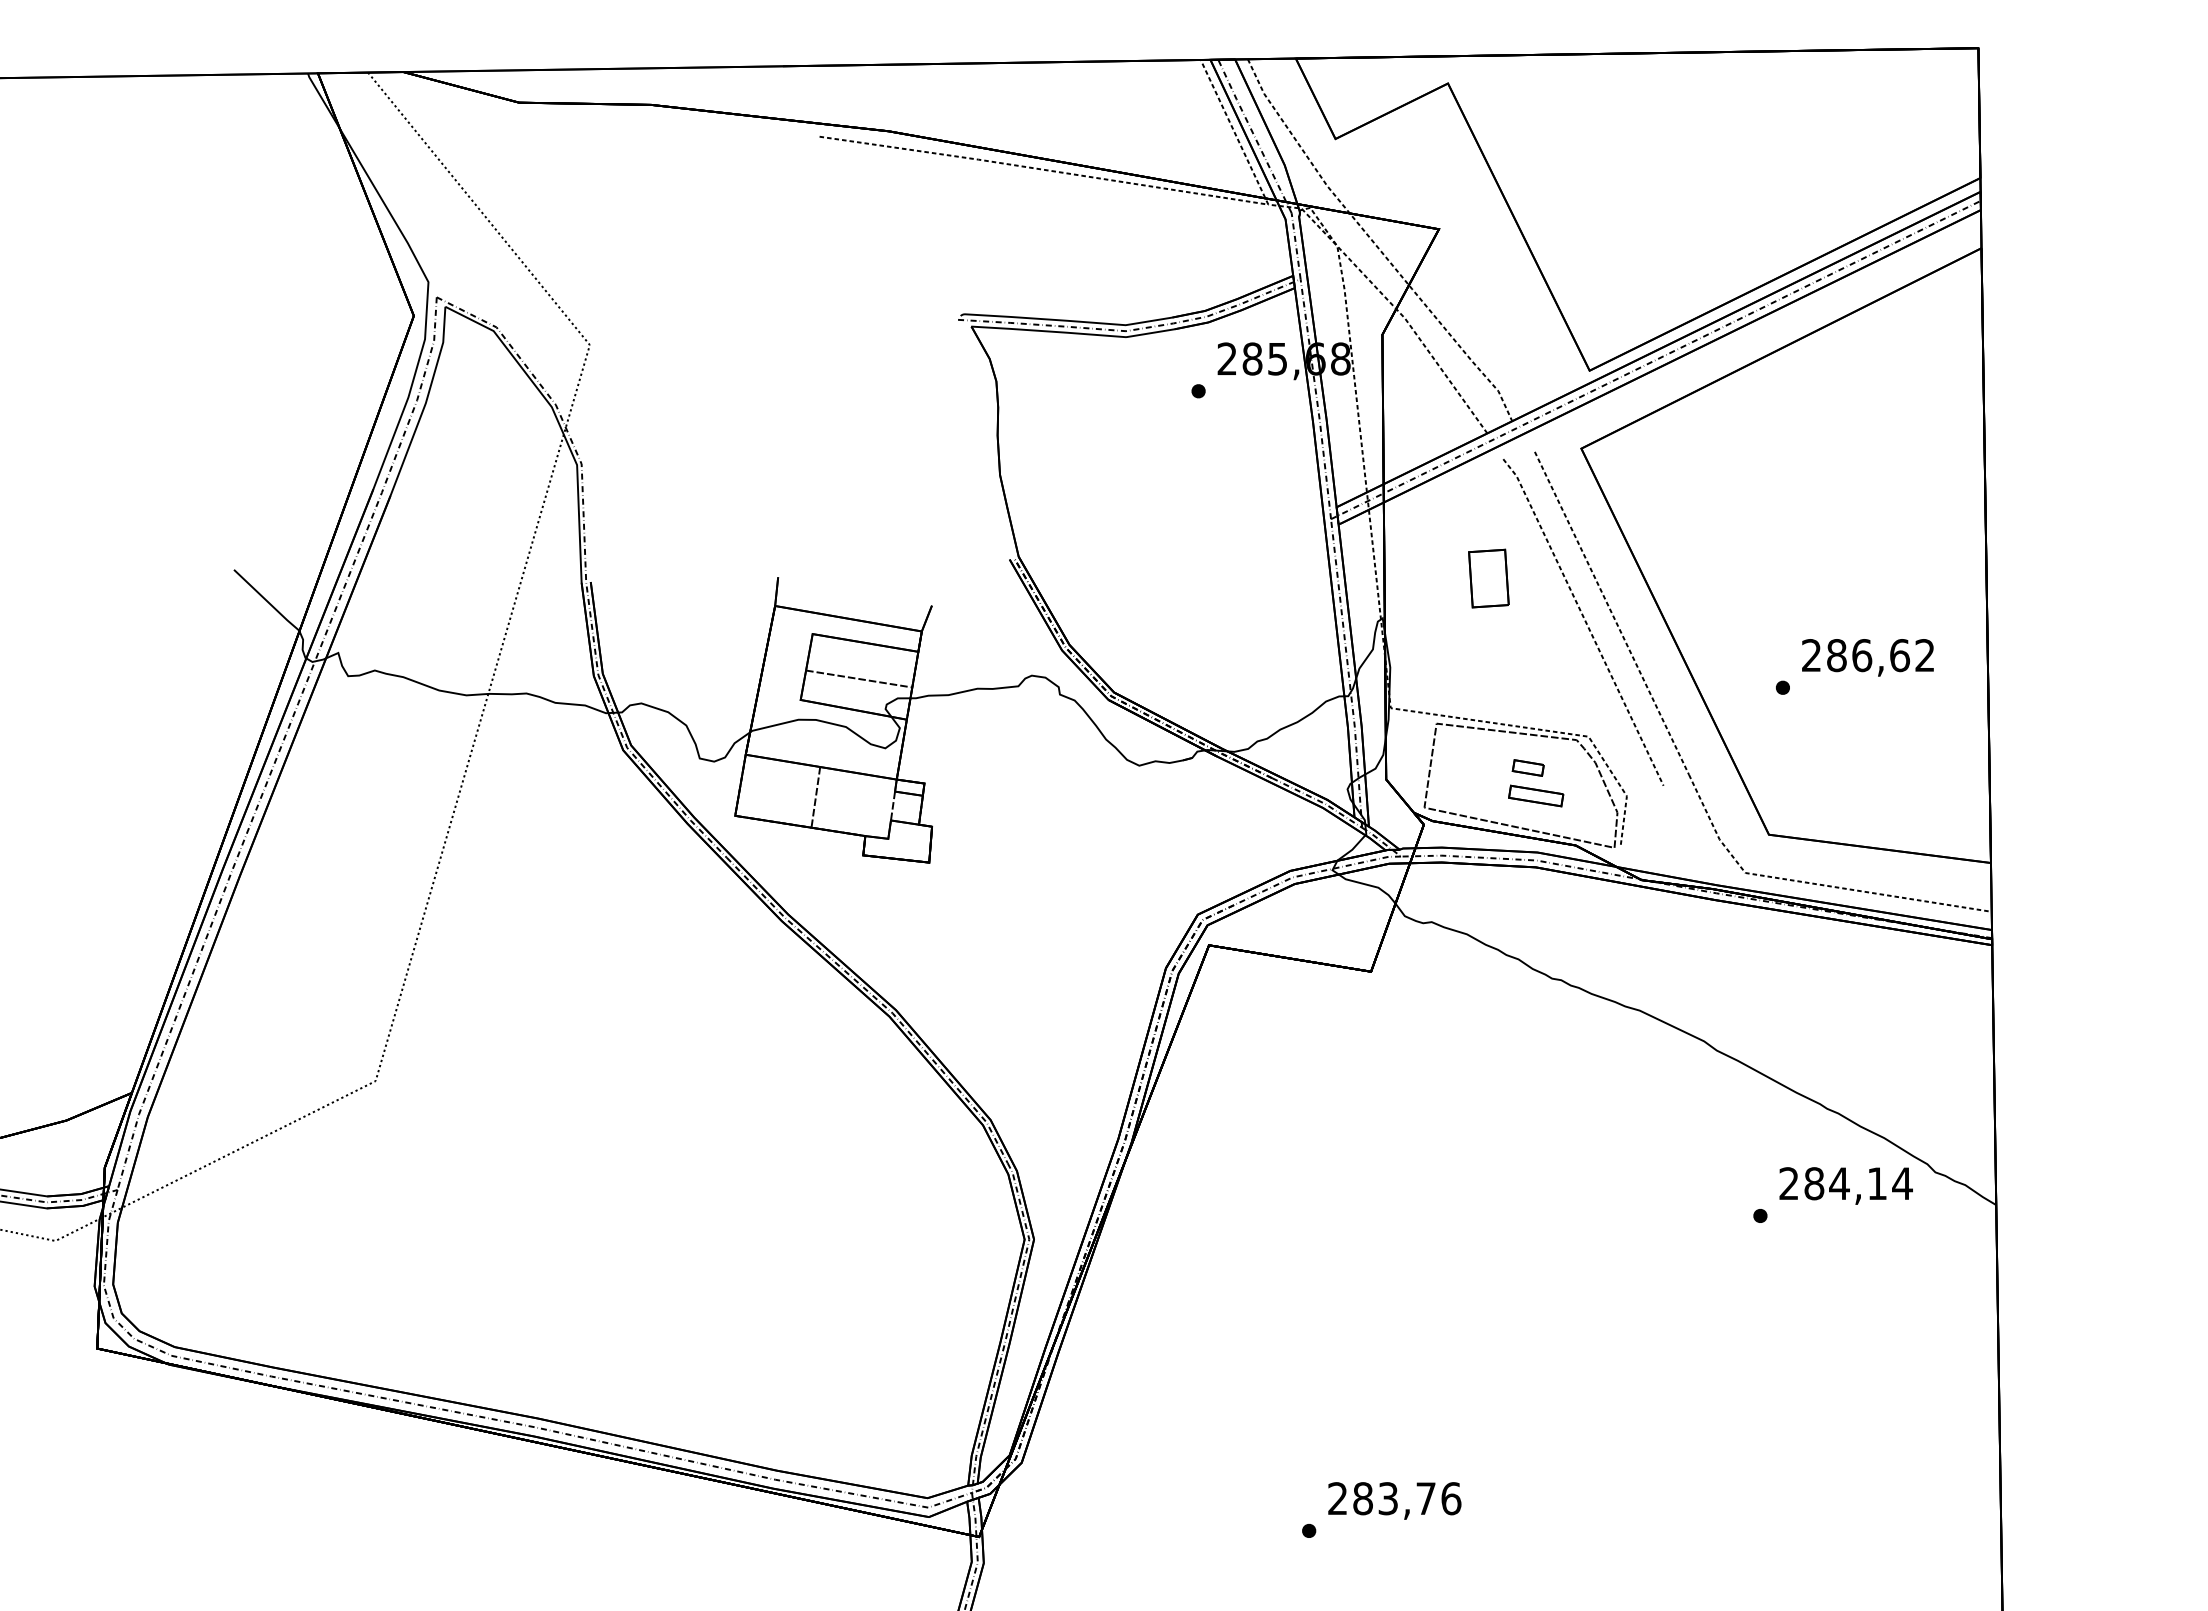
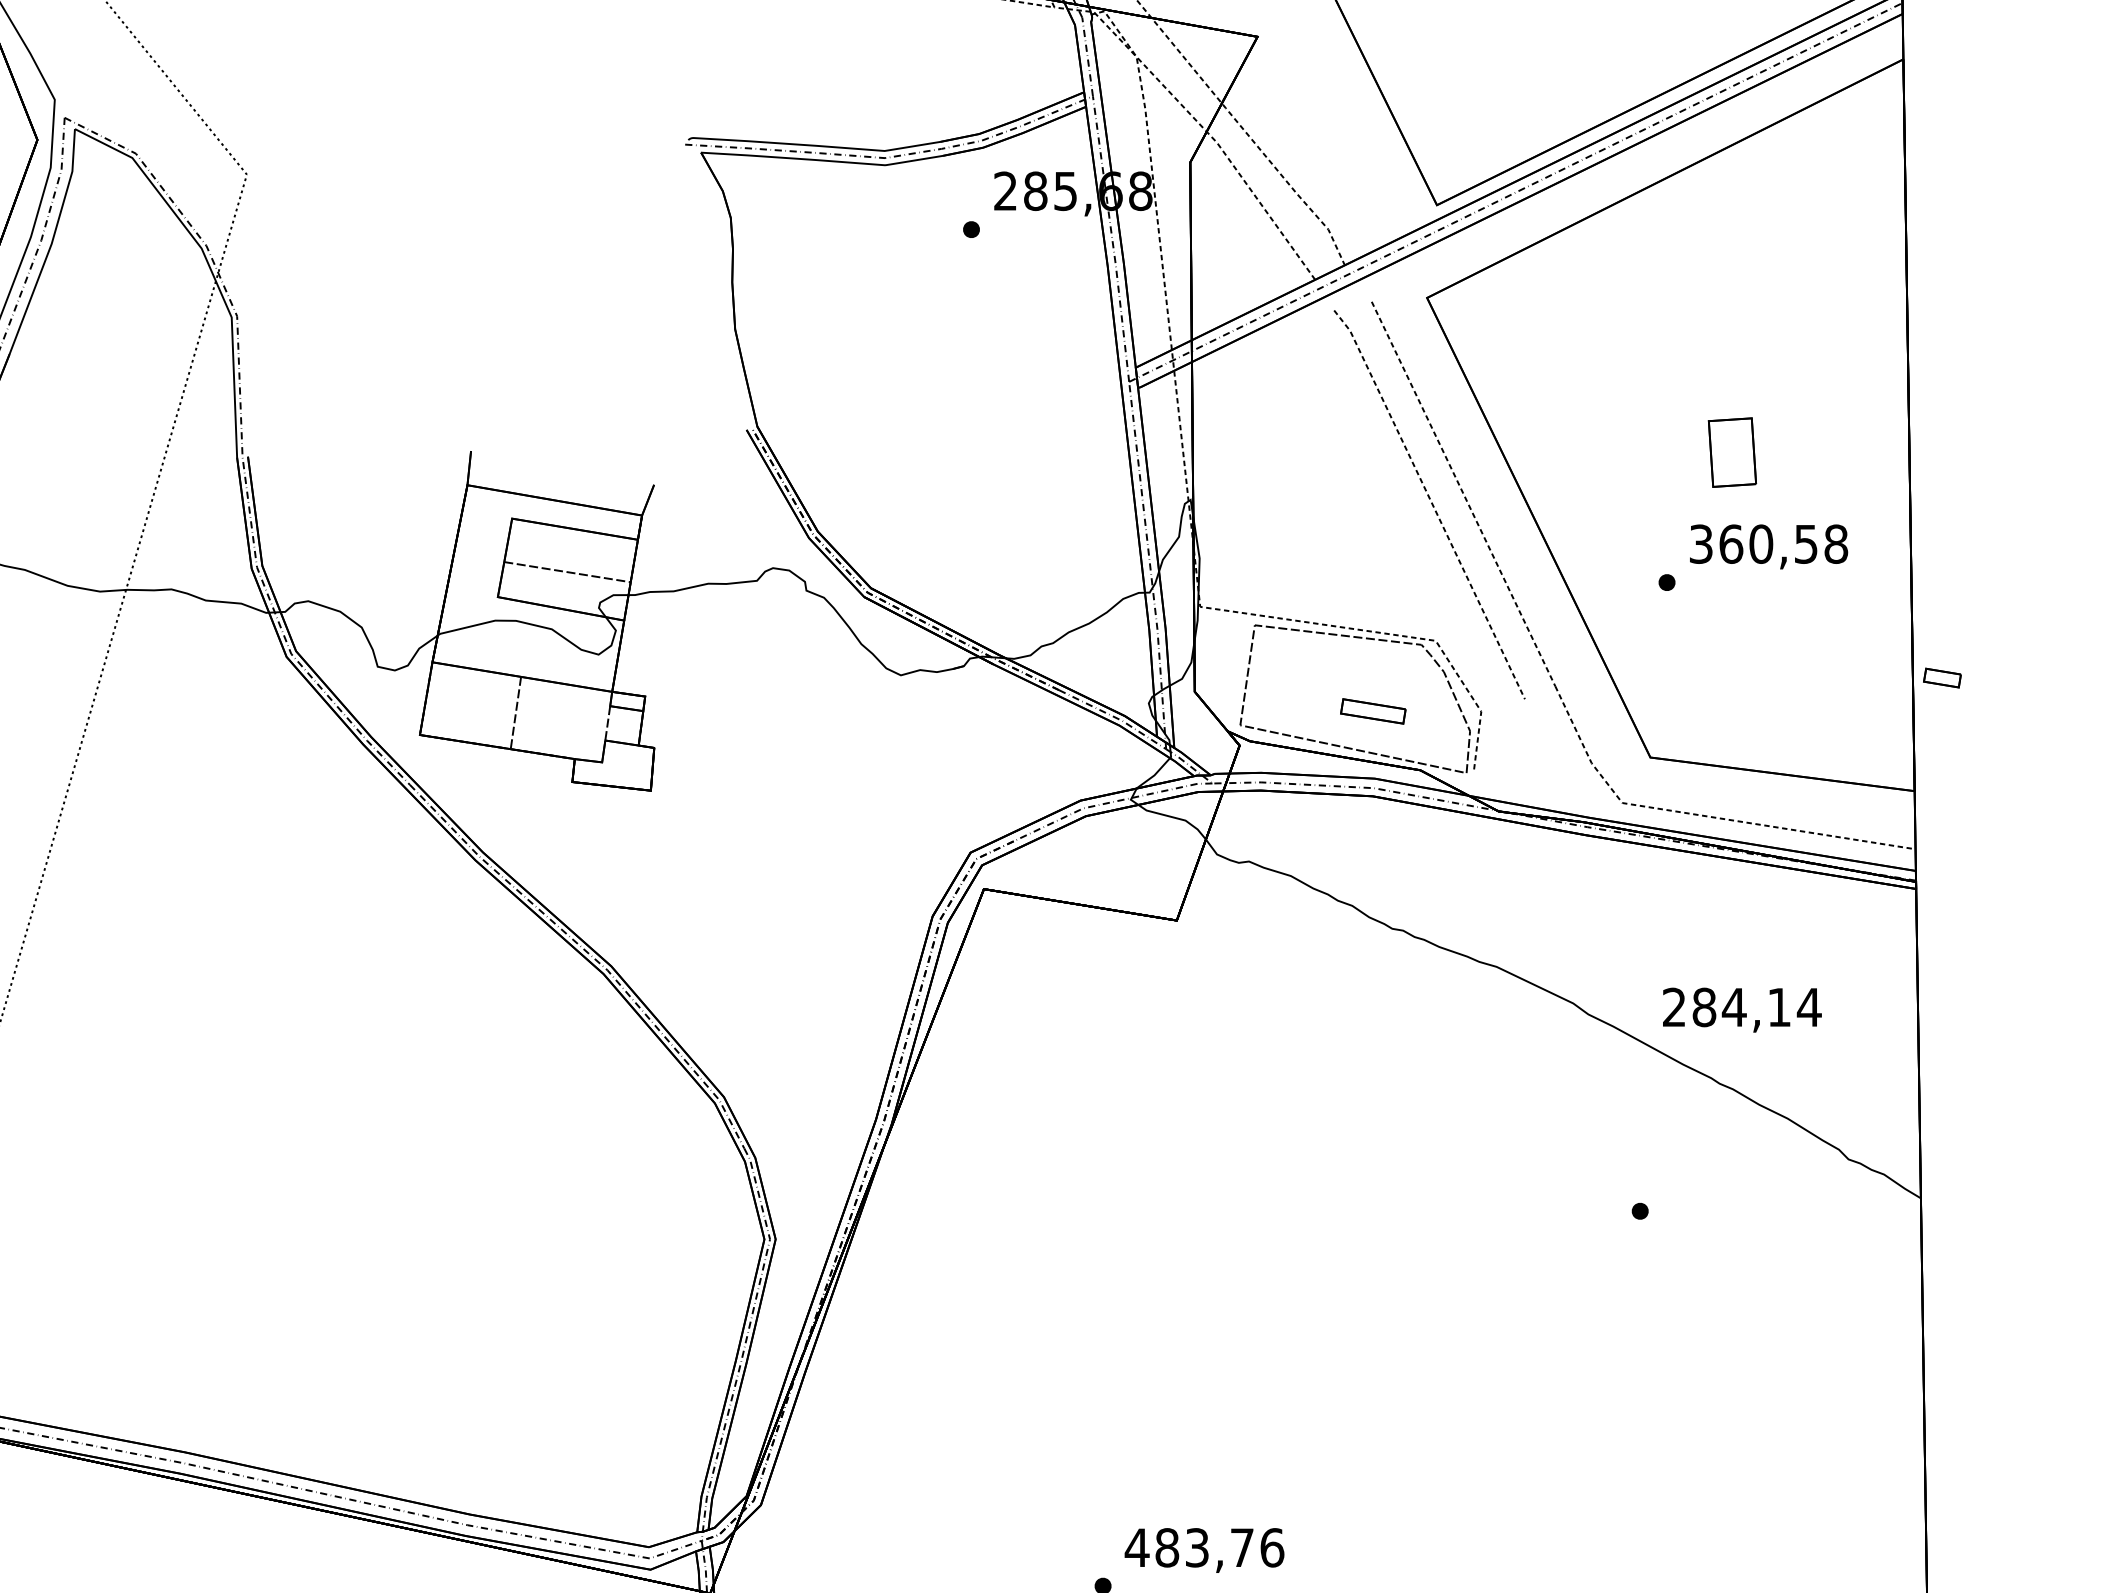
part: (1488, 578) -> (1731, 452), moved
text: (1868, 655) -> (1768, 544), 286,62 -> 360,58
part: (1527, 767) -> (1941, 677), moved
text: (1845, 1185) -> (1741, 1009), moved
text: (1337, 1498) -> (1136, 1547), 283,76 -> 483,76

